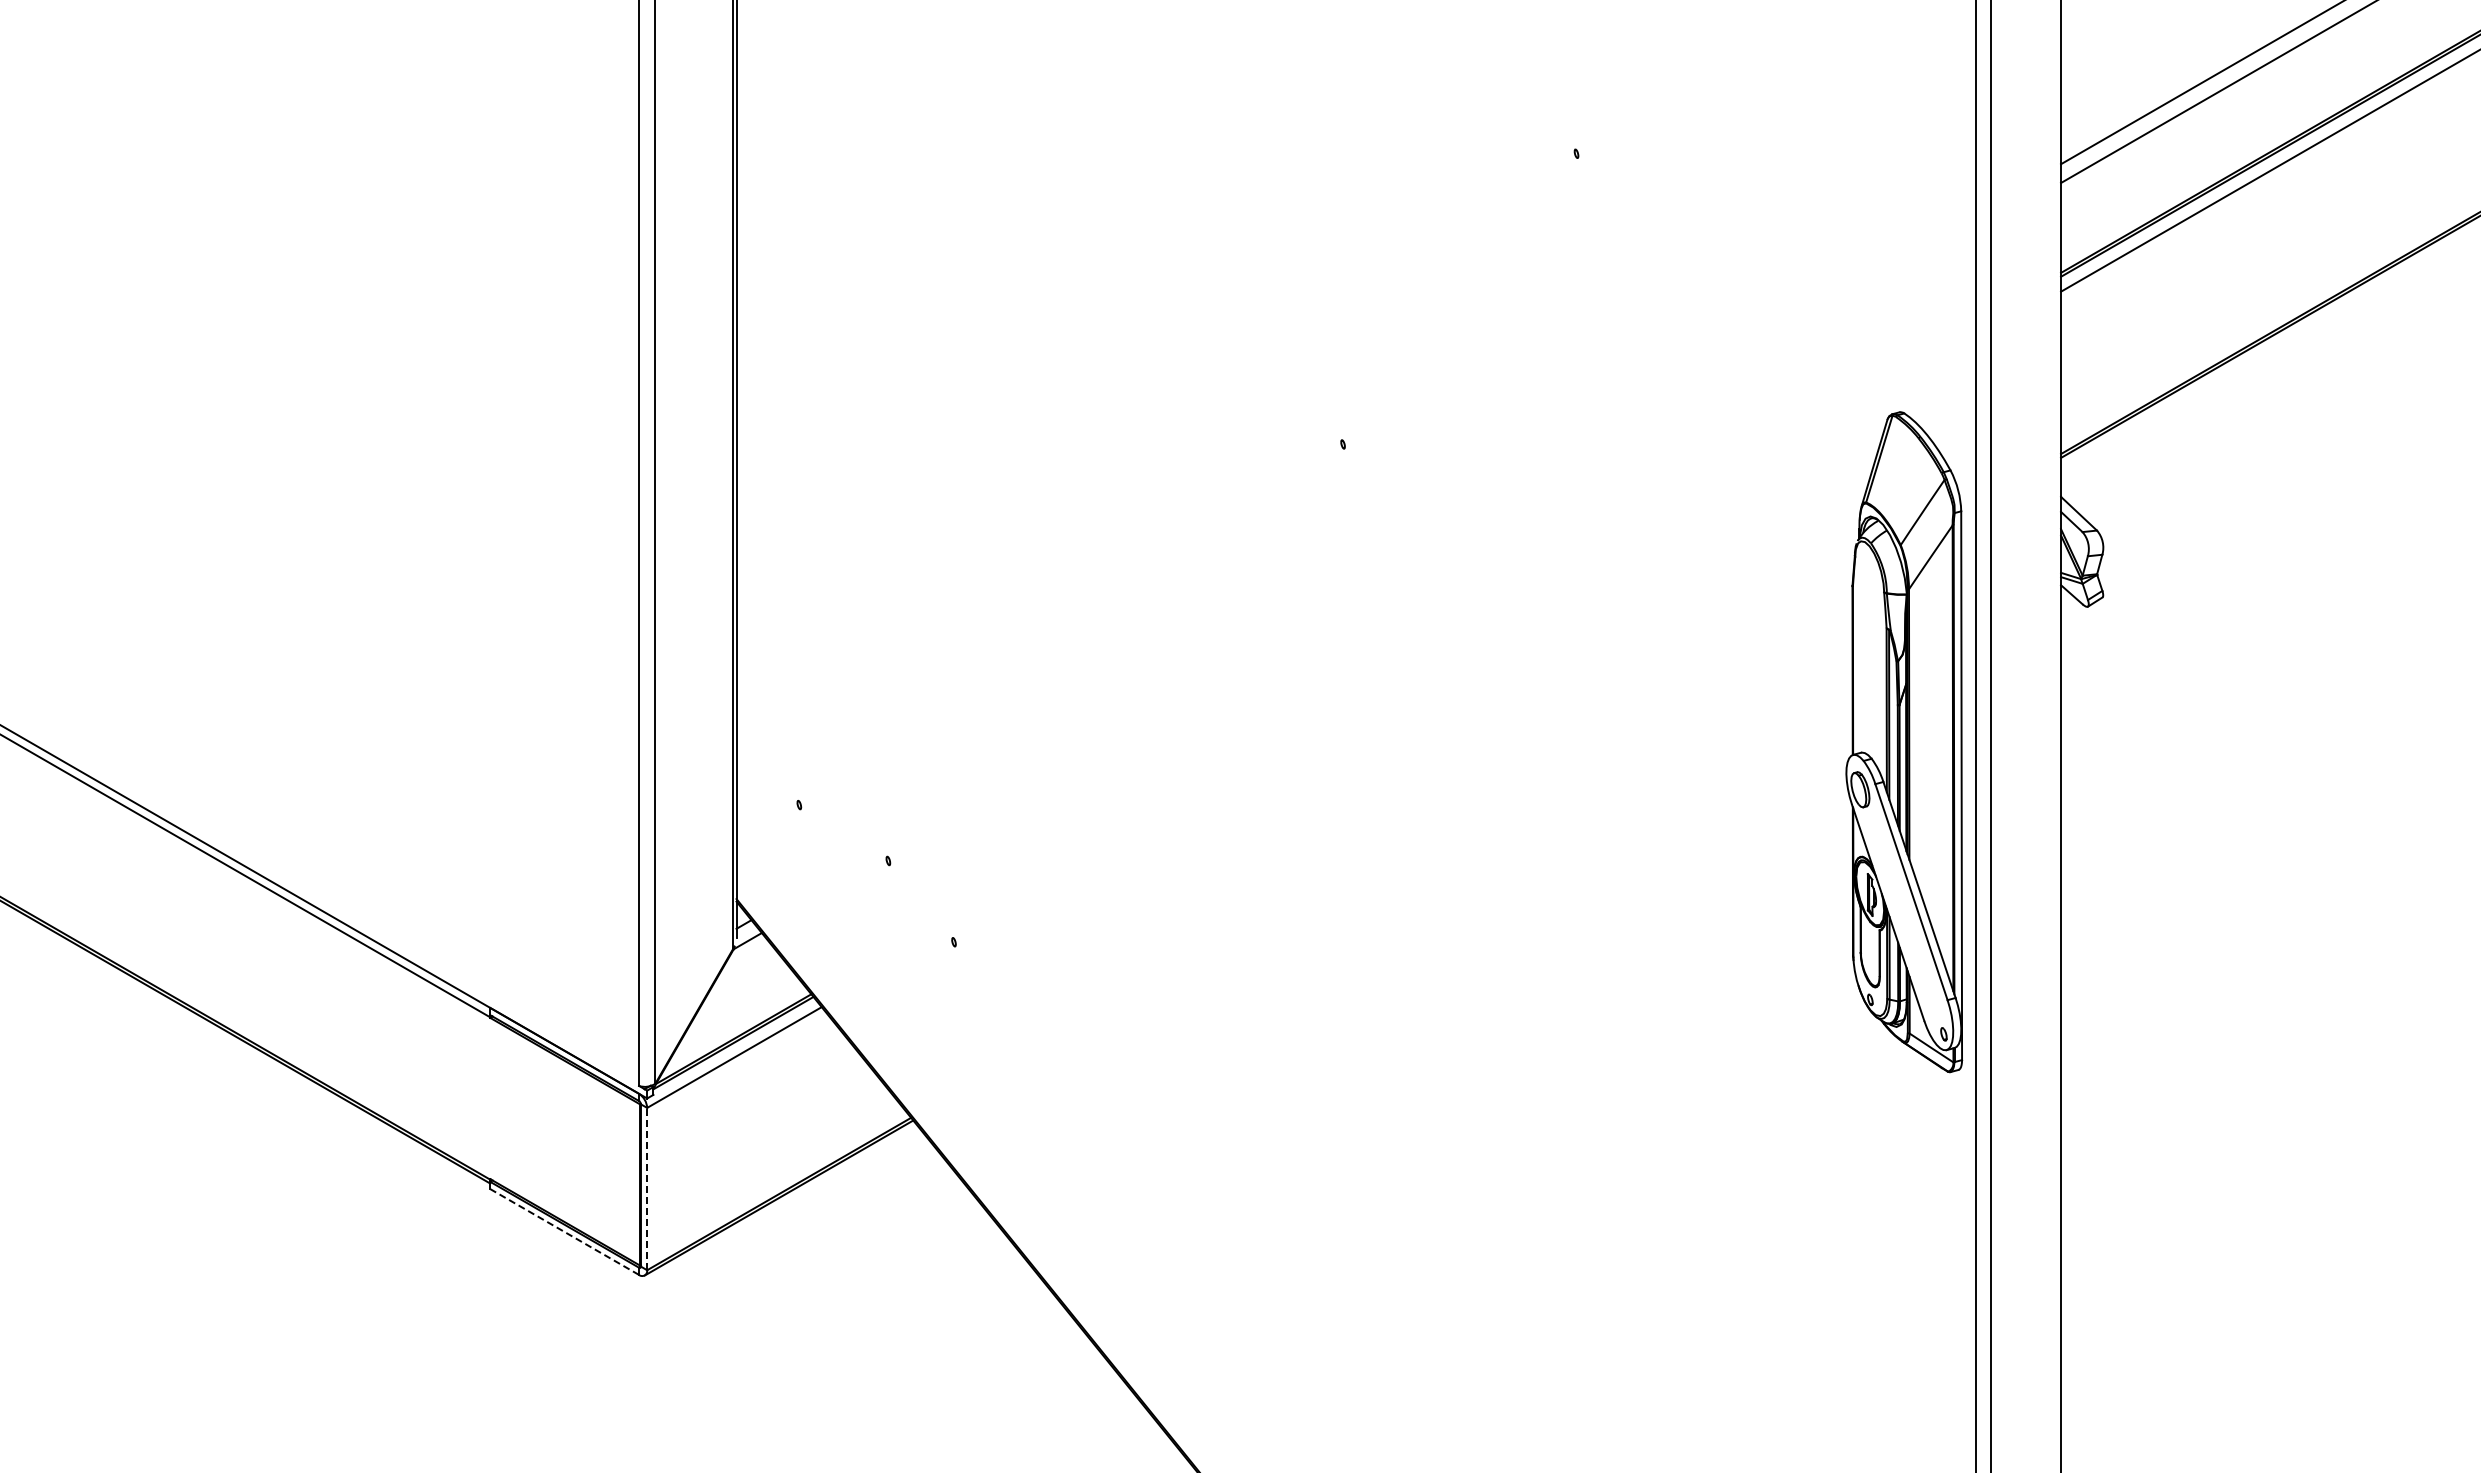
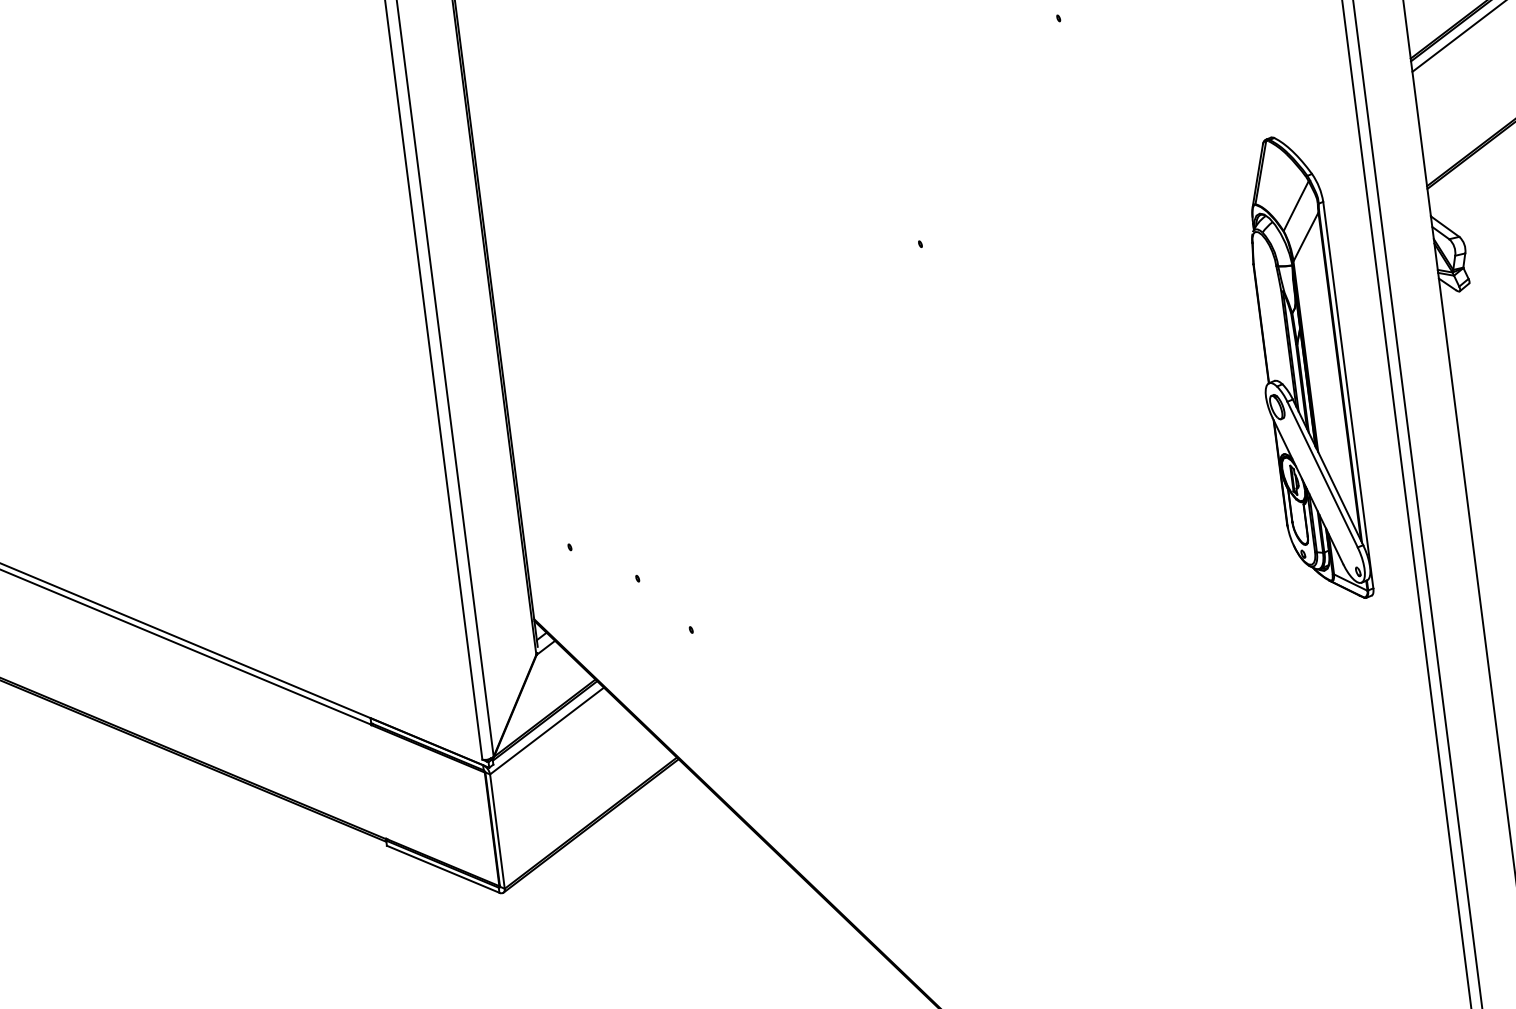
part: (1904, 742) -> (1304, 369), moved
line: (647, 1188) -> (497, 831), dashed -> solid
line: (564, 1232) -> (443, 869), dashed -> solid

